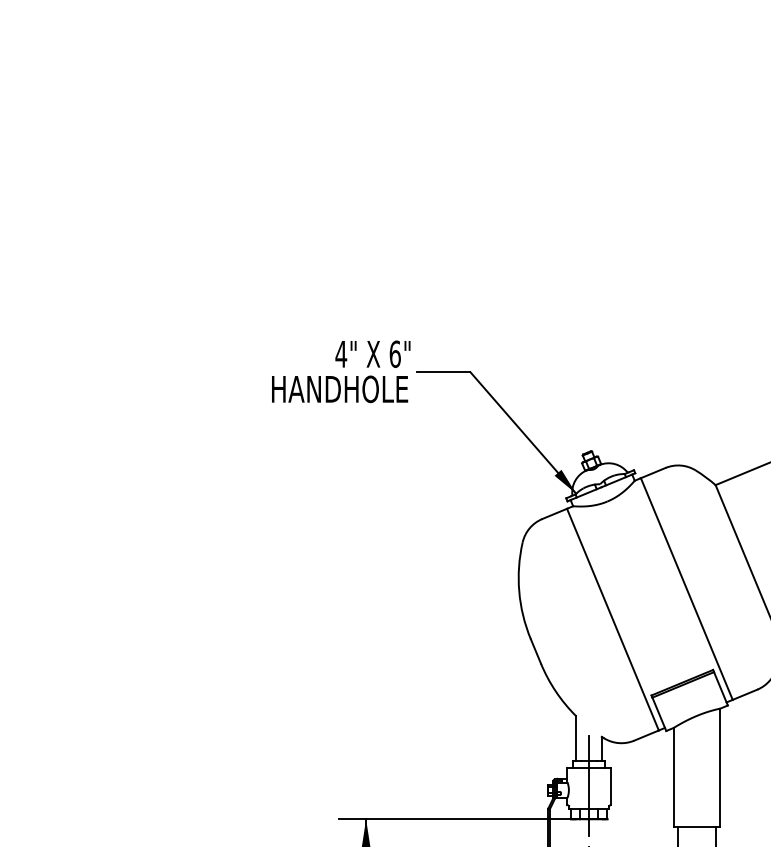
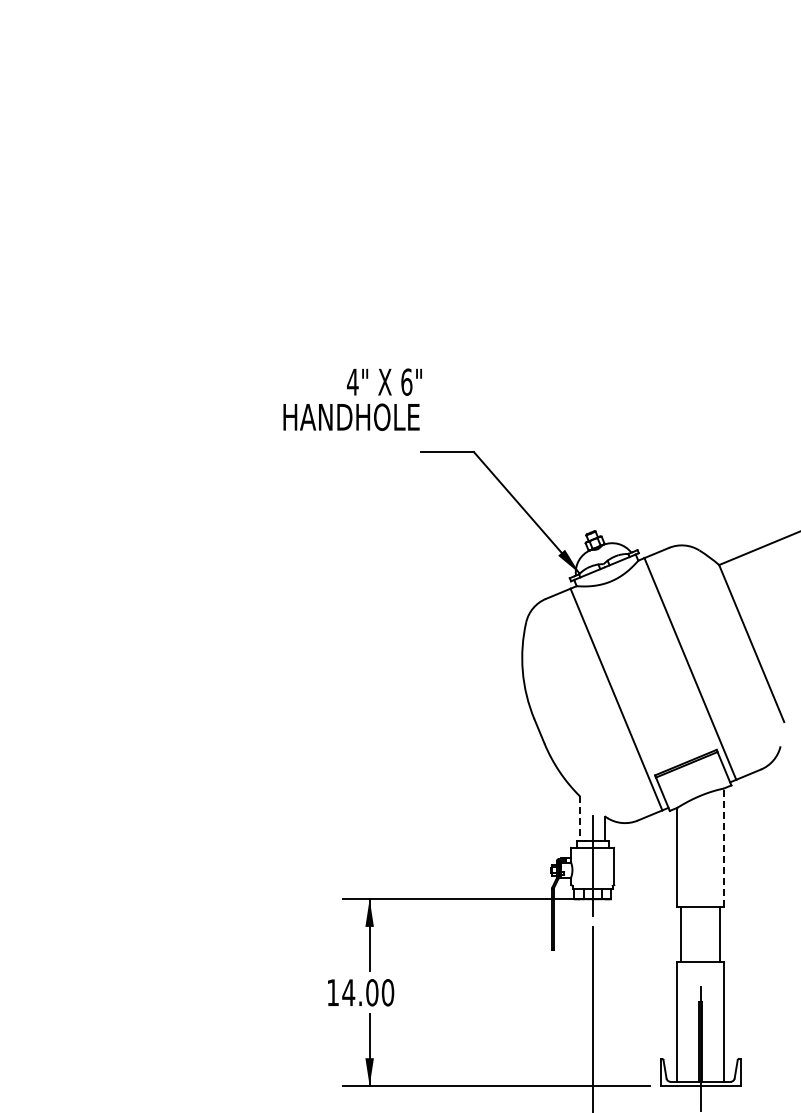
text: (340, 371) -> (352, 399), moved
line: (576, 739) -> (580, 819), solid -> dashed
line: (719, 767) -> (723, 847), solid -> dashed

